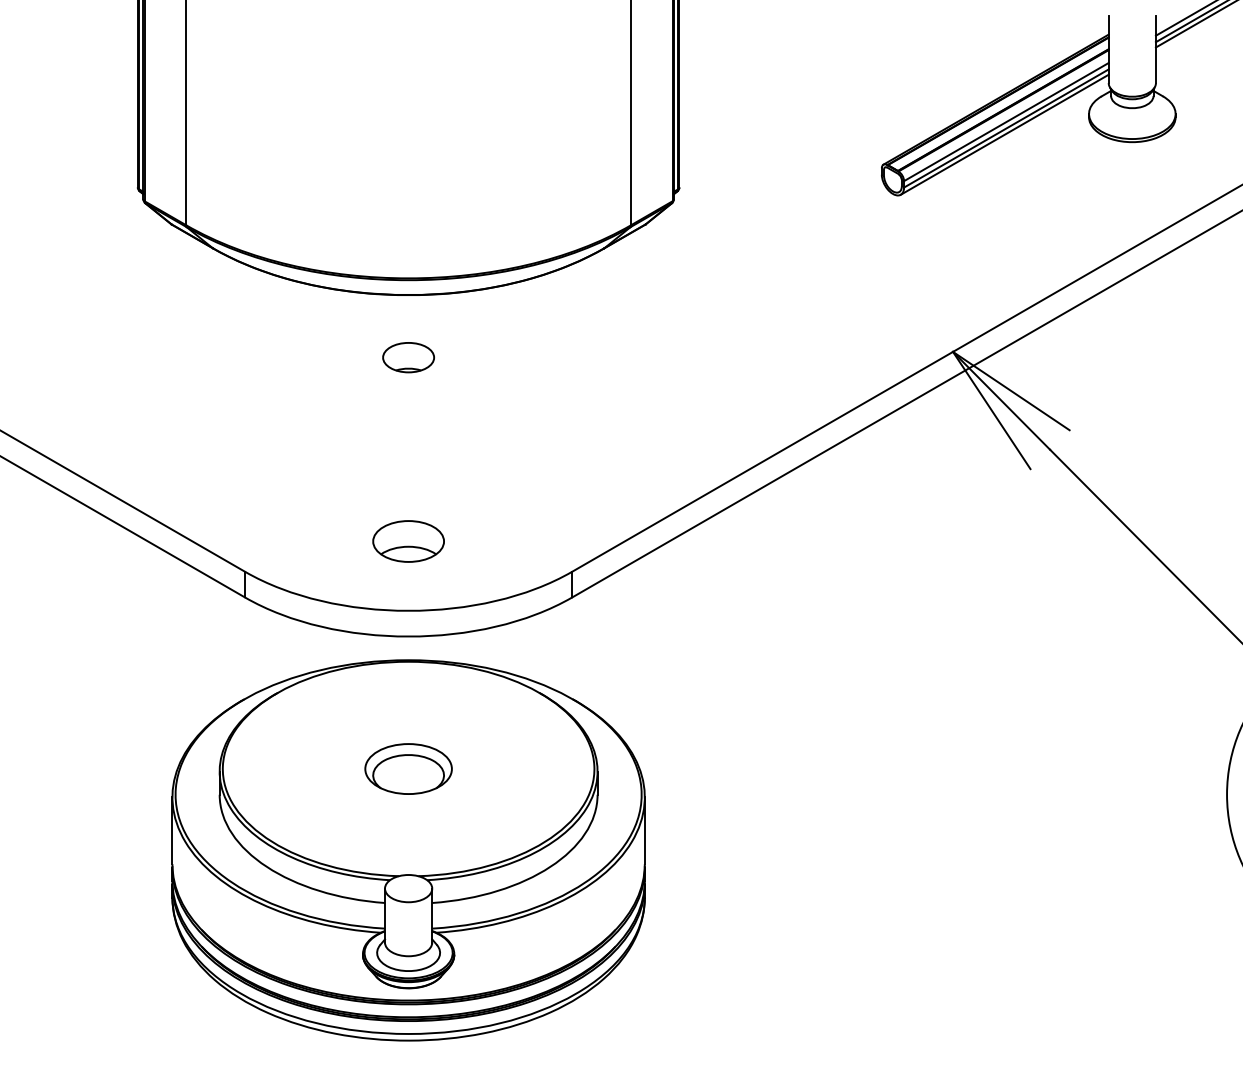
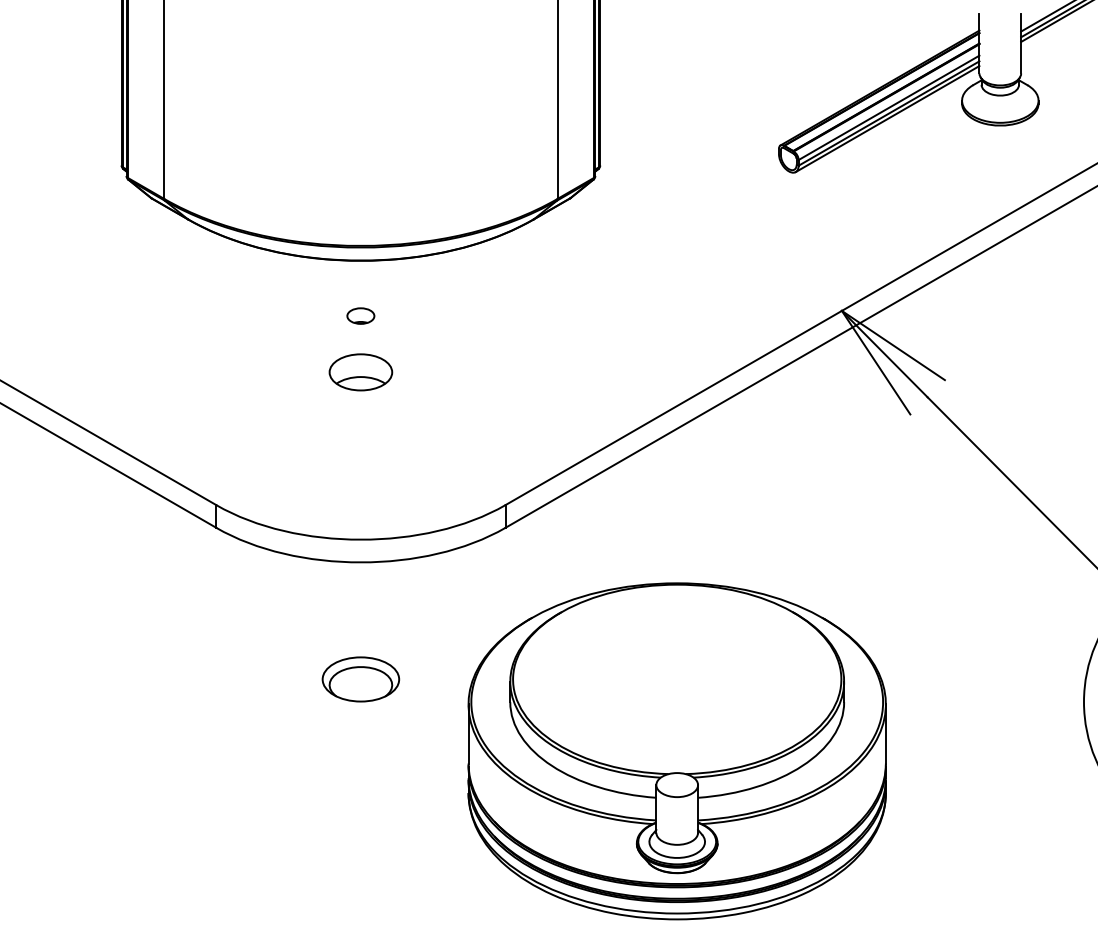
part: (408, 357) -> (360, 315), size x0.6
part: (408, 541) -> (360, 372), moved
part: (408, 850) -> (677, 751), moved

